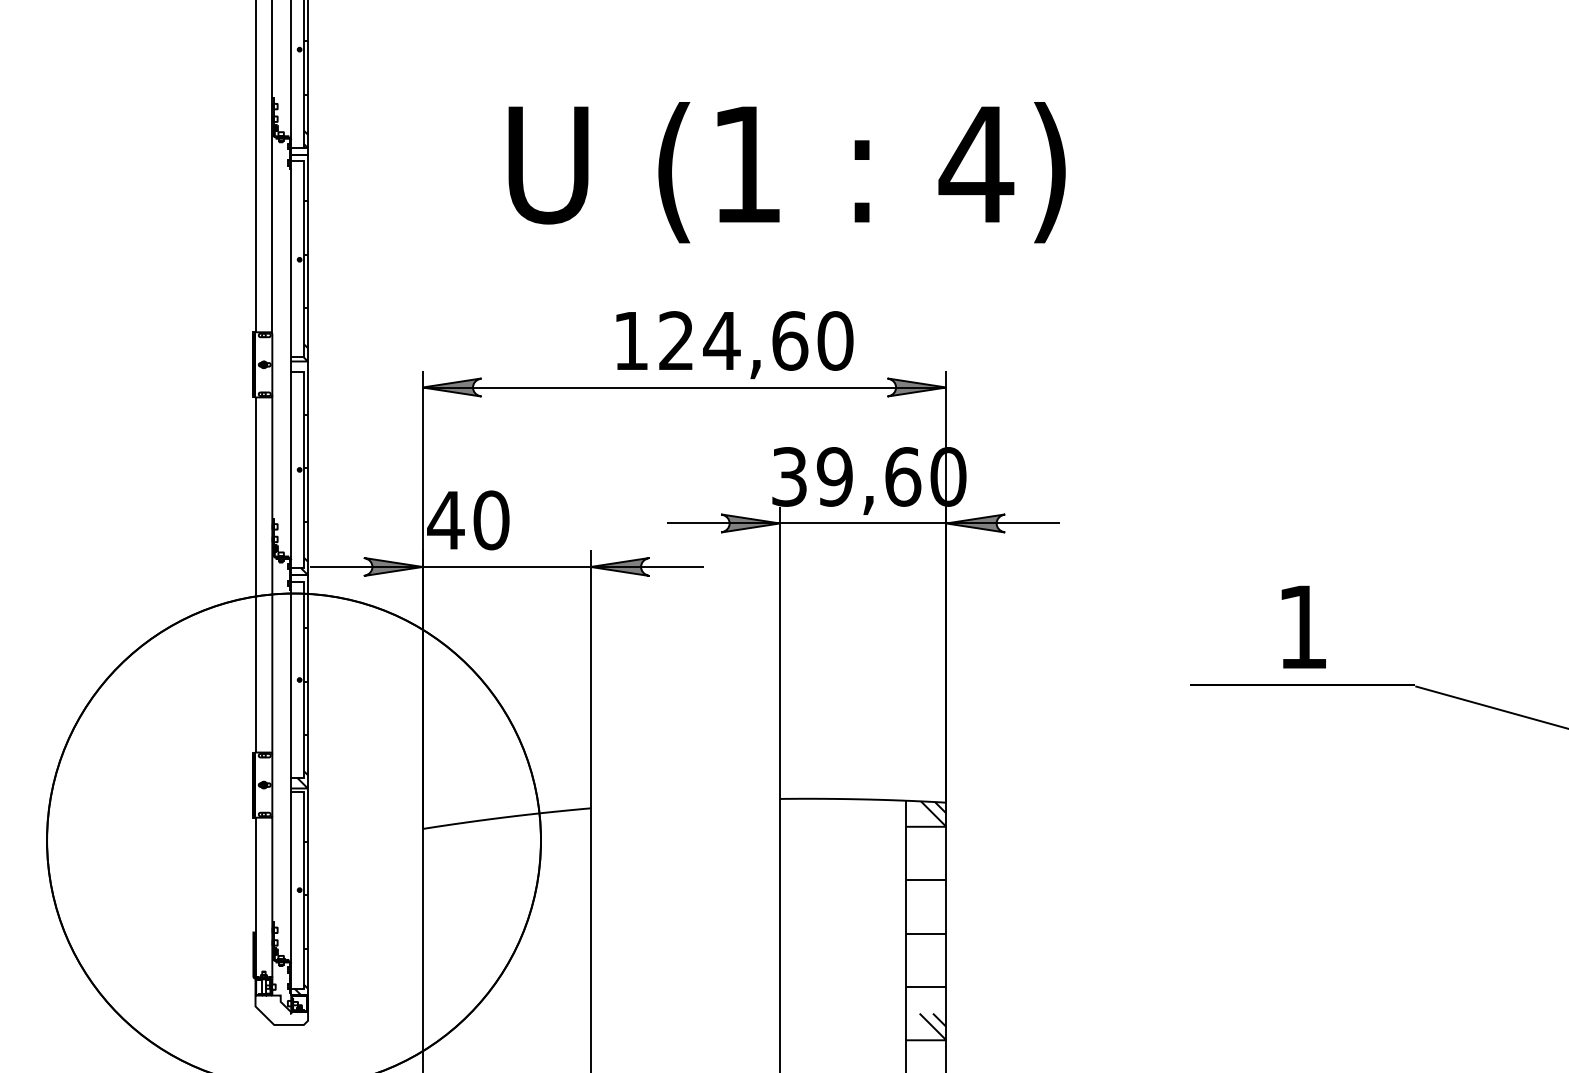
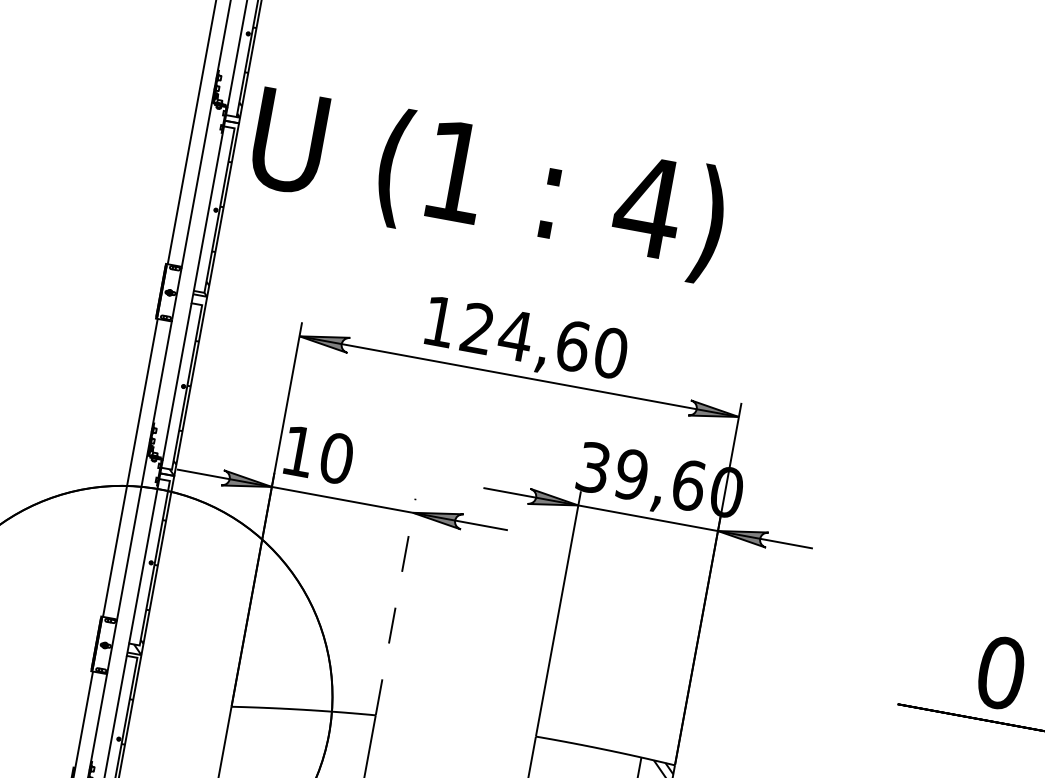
text: (786, 172) -> (487, 184), moved
text: (734, 345) -> (525, 341), moved
text: (445, 520) -> (298, 451), 40 -> 10
text: (1302, 626) -> (1000, 672), 1 -> 0
line: (590, 679) -> (395, 607), solid -> dashed

